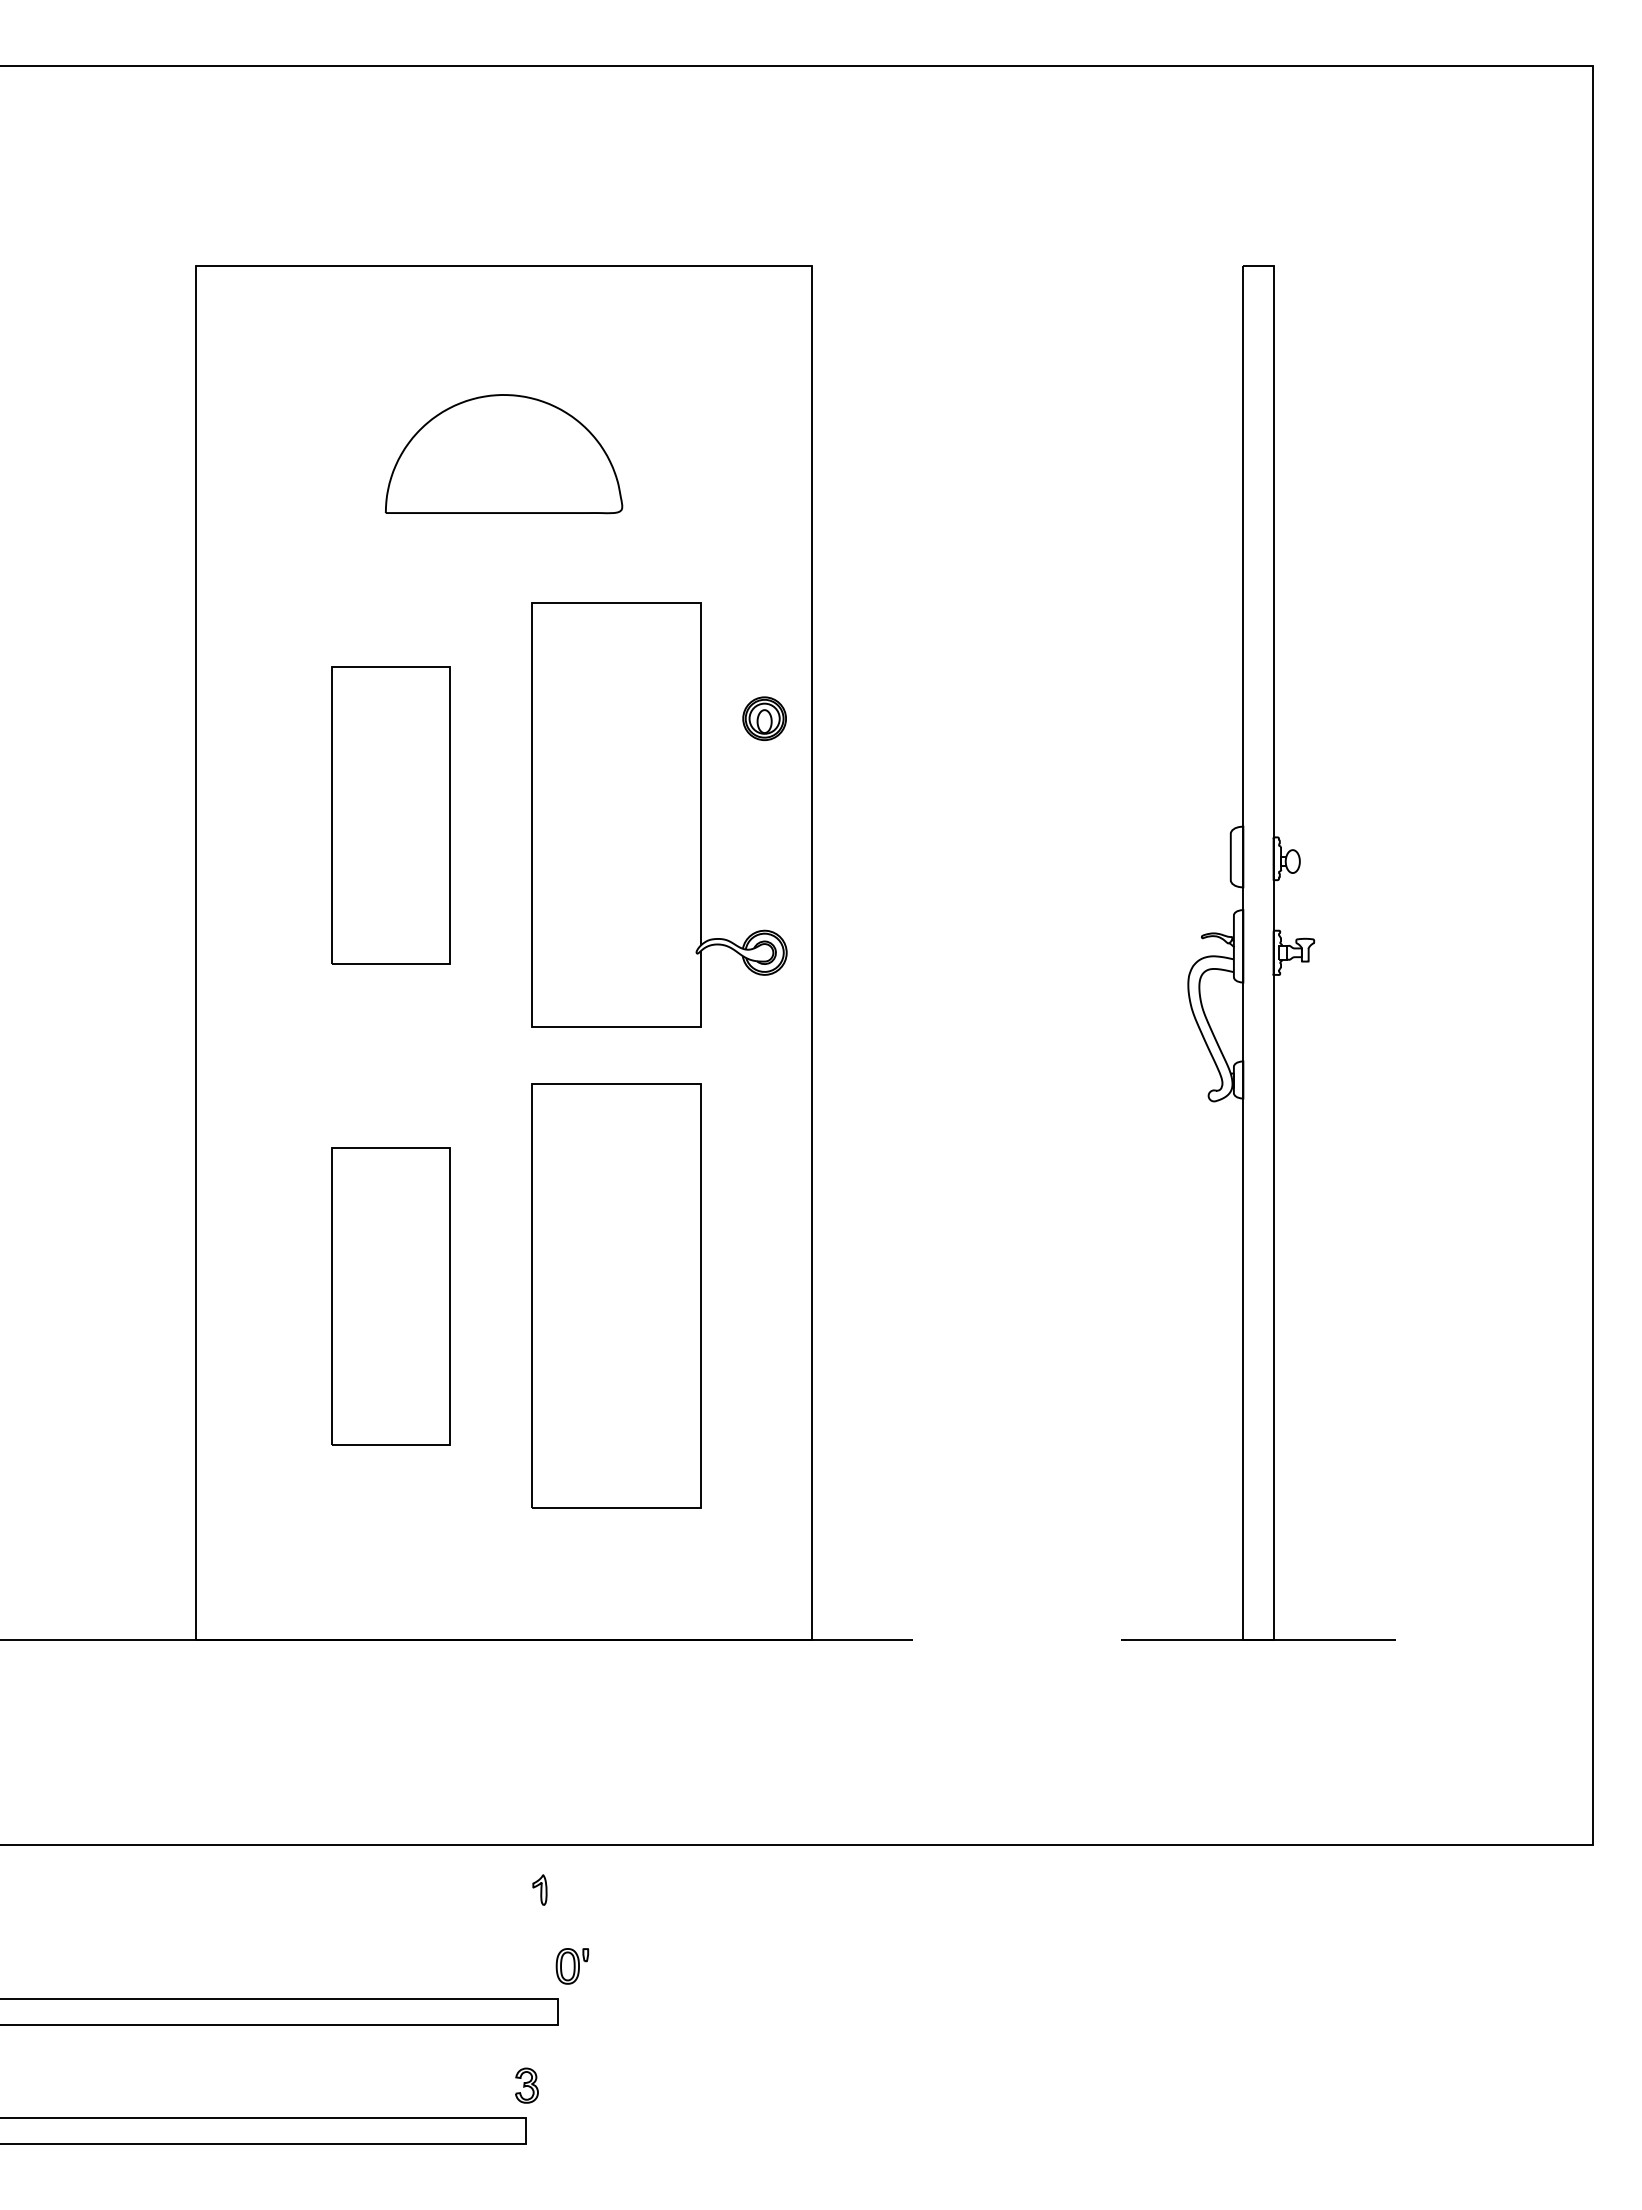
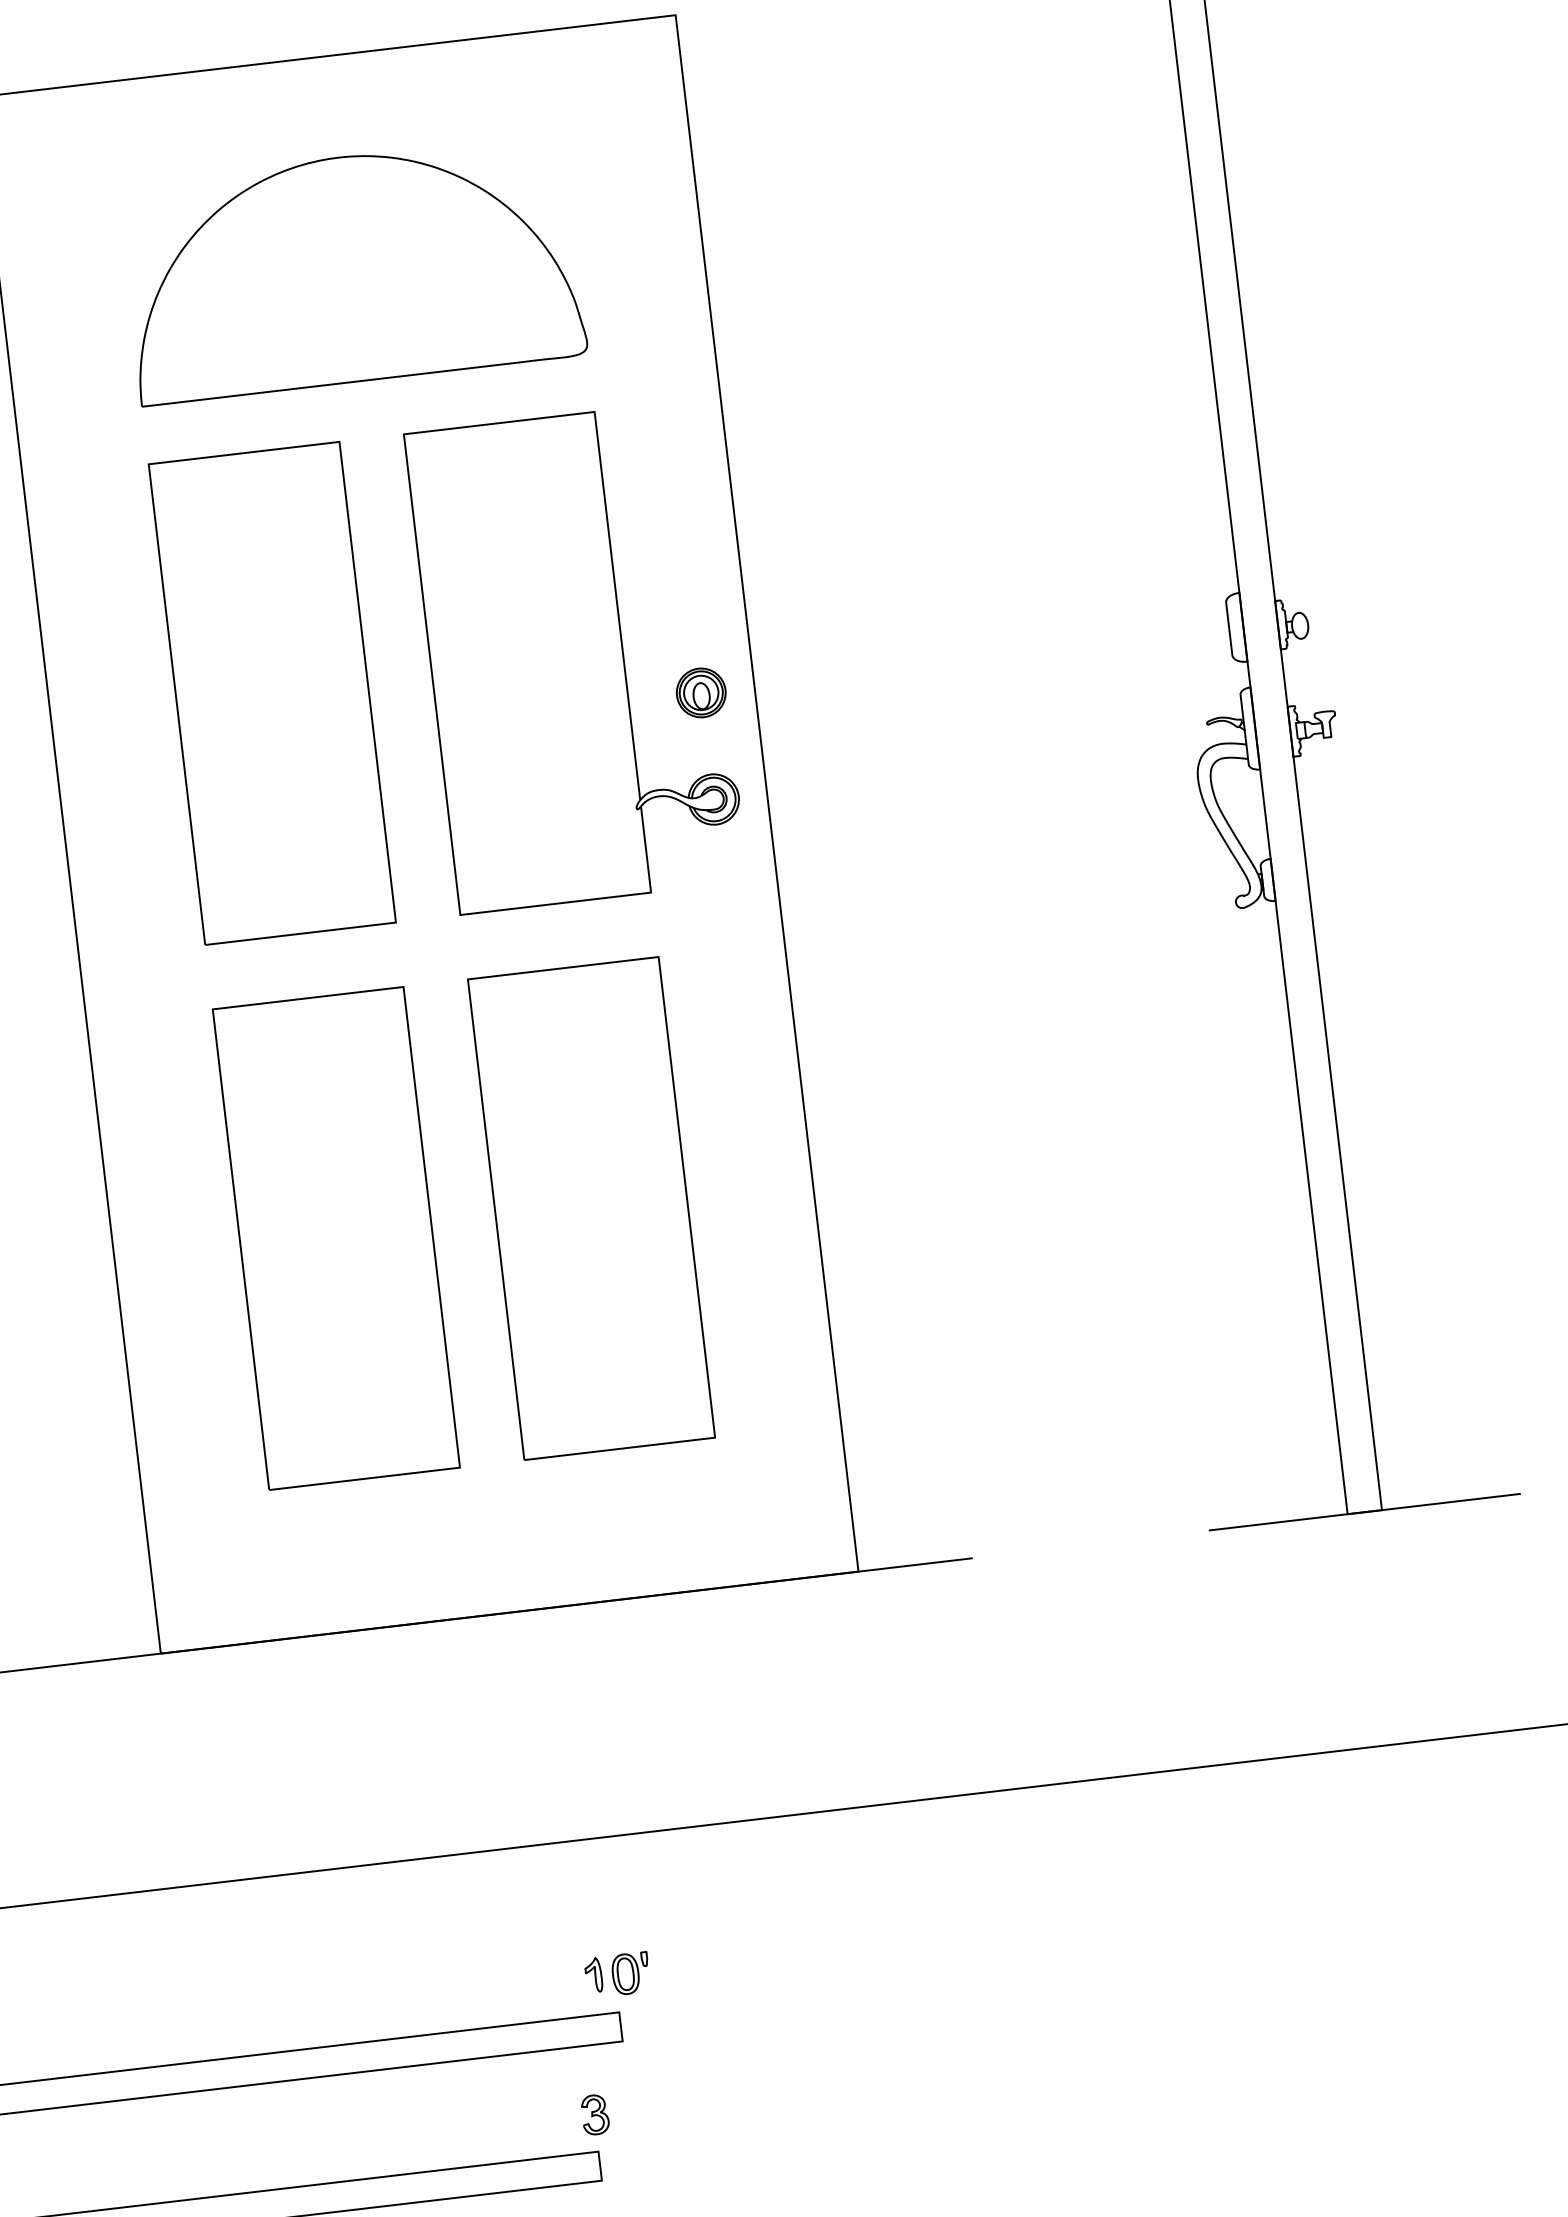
part: (503, 453) -> (351, 268), size x1.67
part: (764, 718) -> (701, 692), moved
part: (390, 814) -> (271, 692), size x1.43
part: (390, 1295) -> (335, 1237), size x1.43
part: (539, 1889) -> (593, 1974), moved

